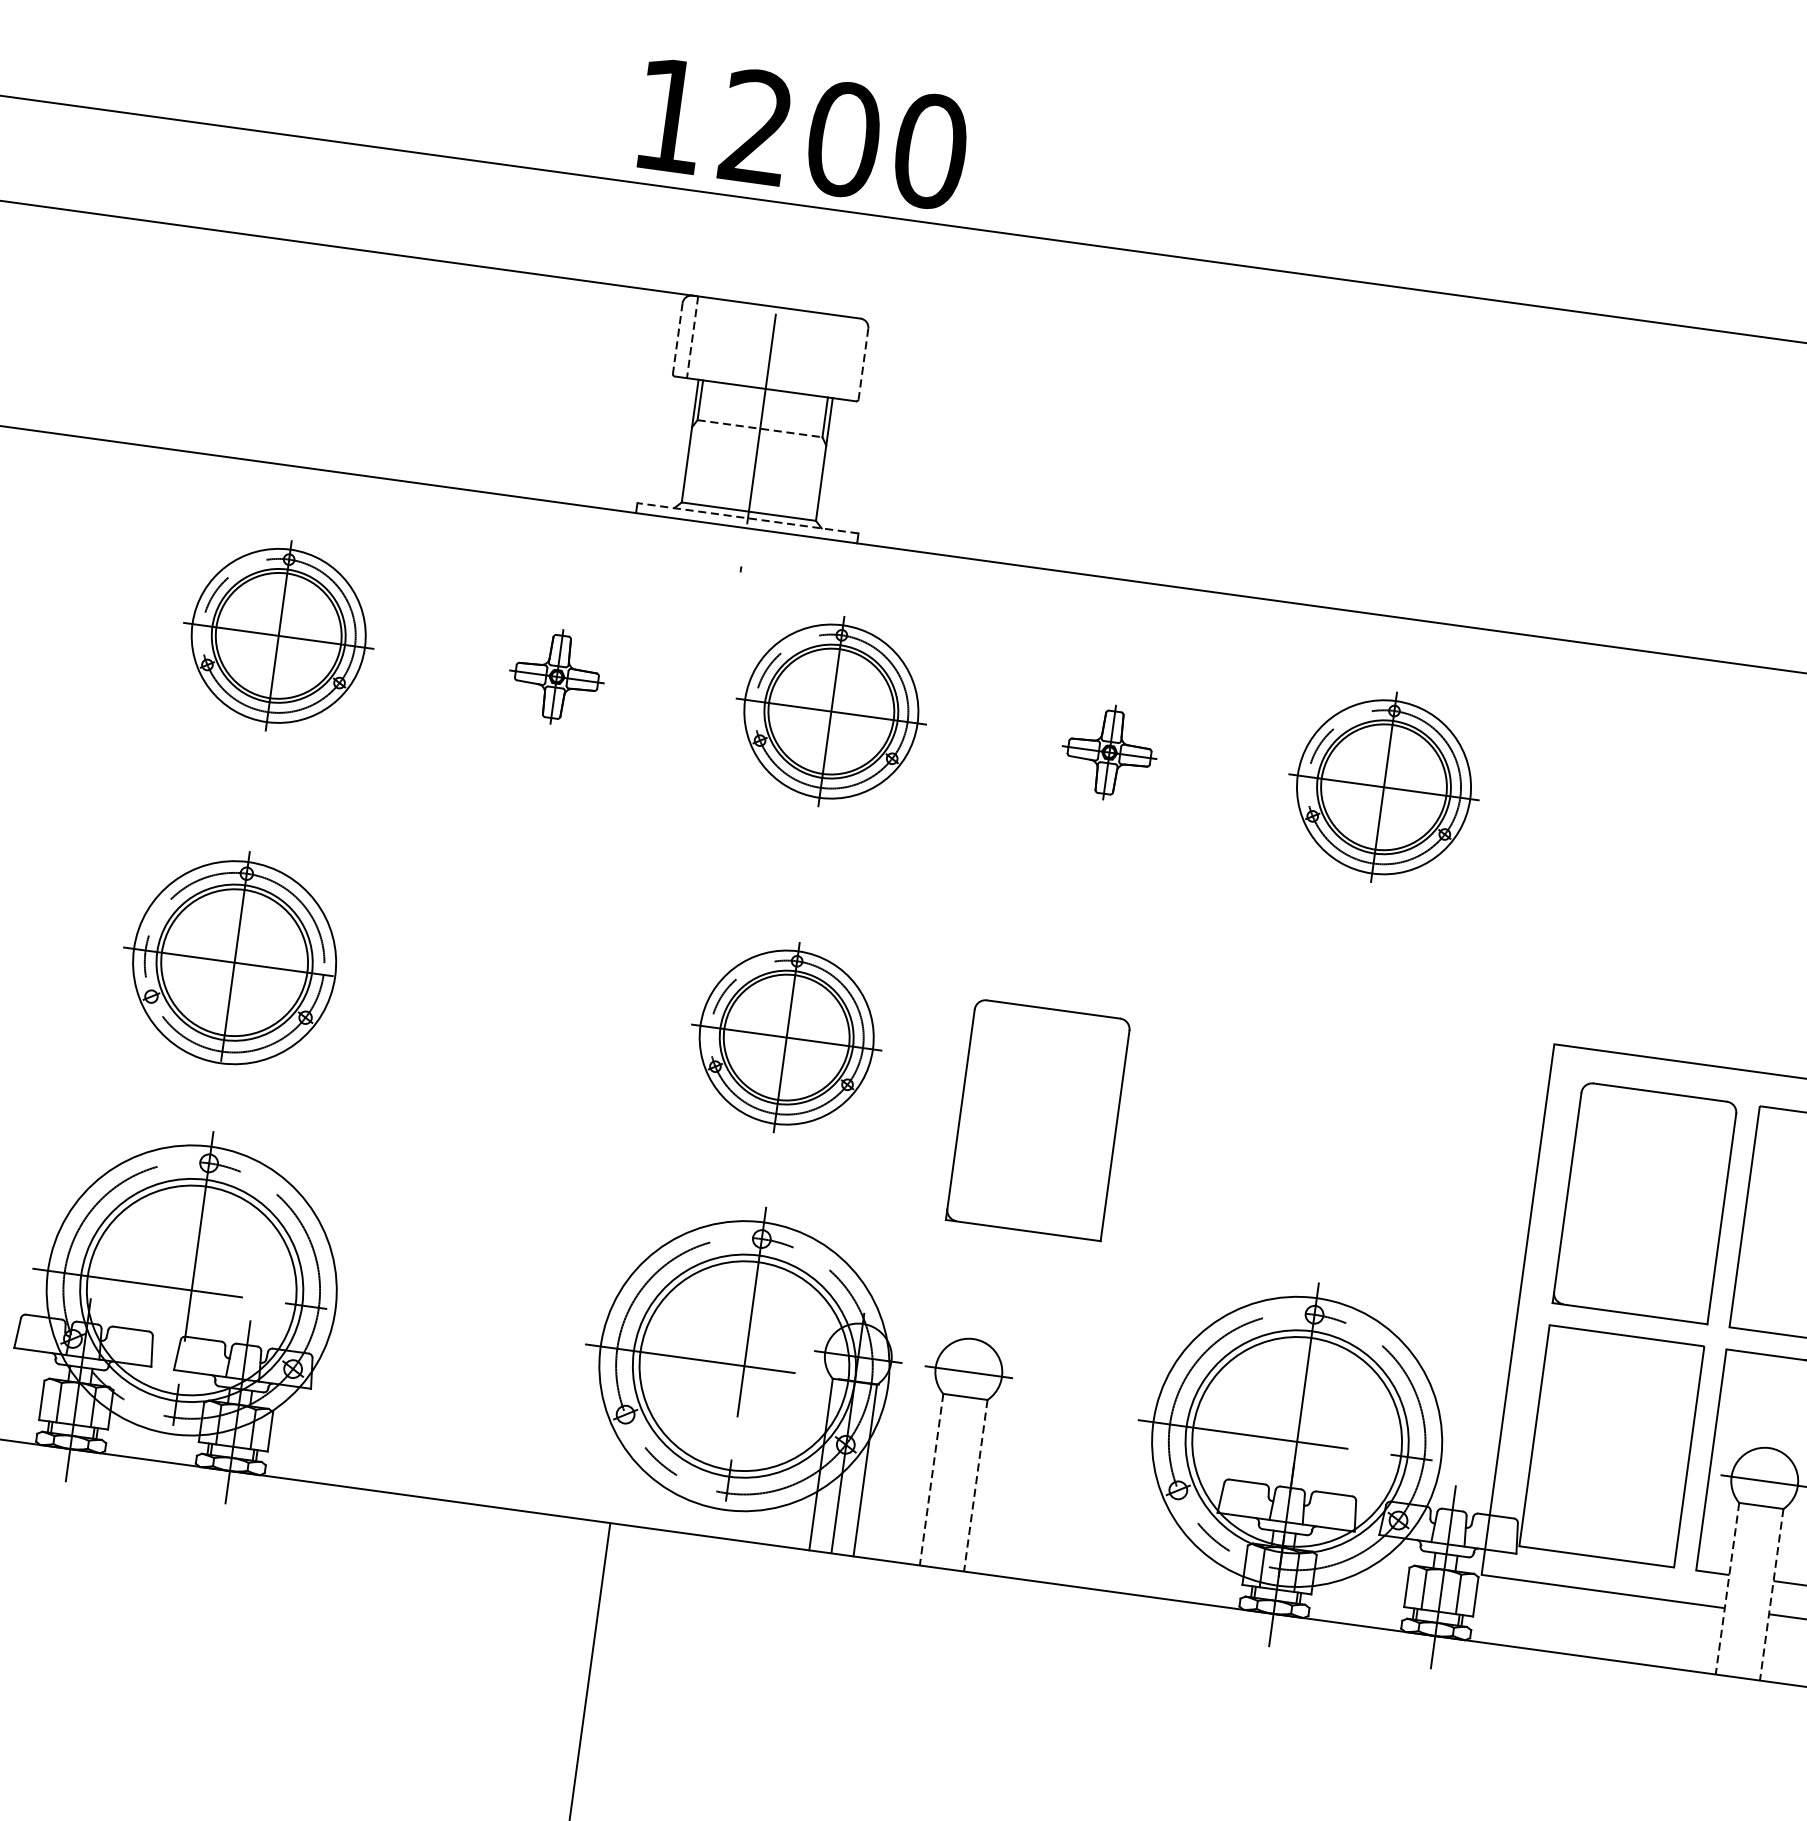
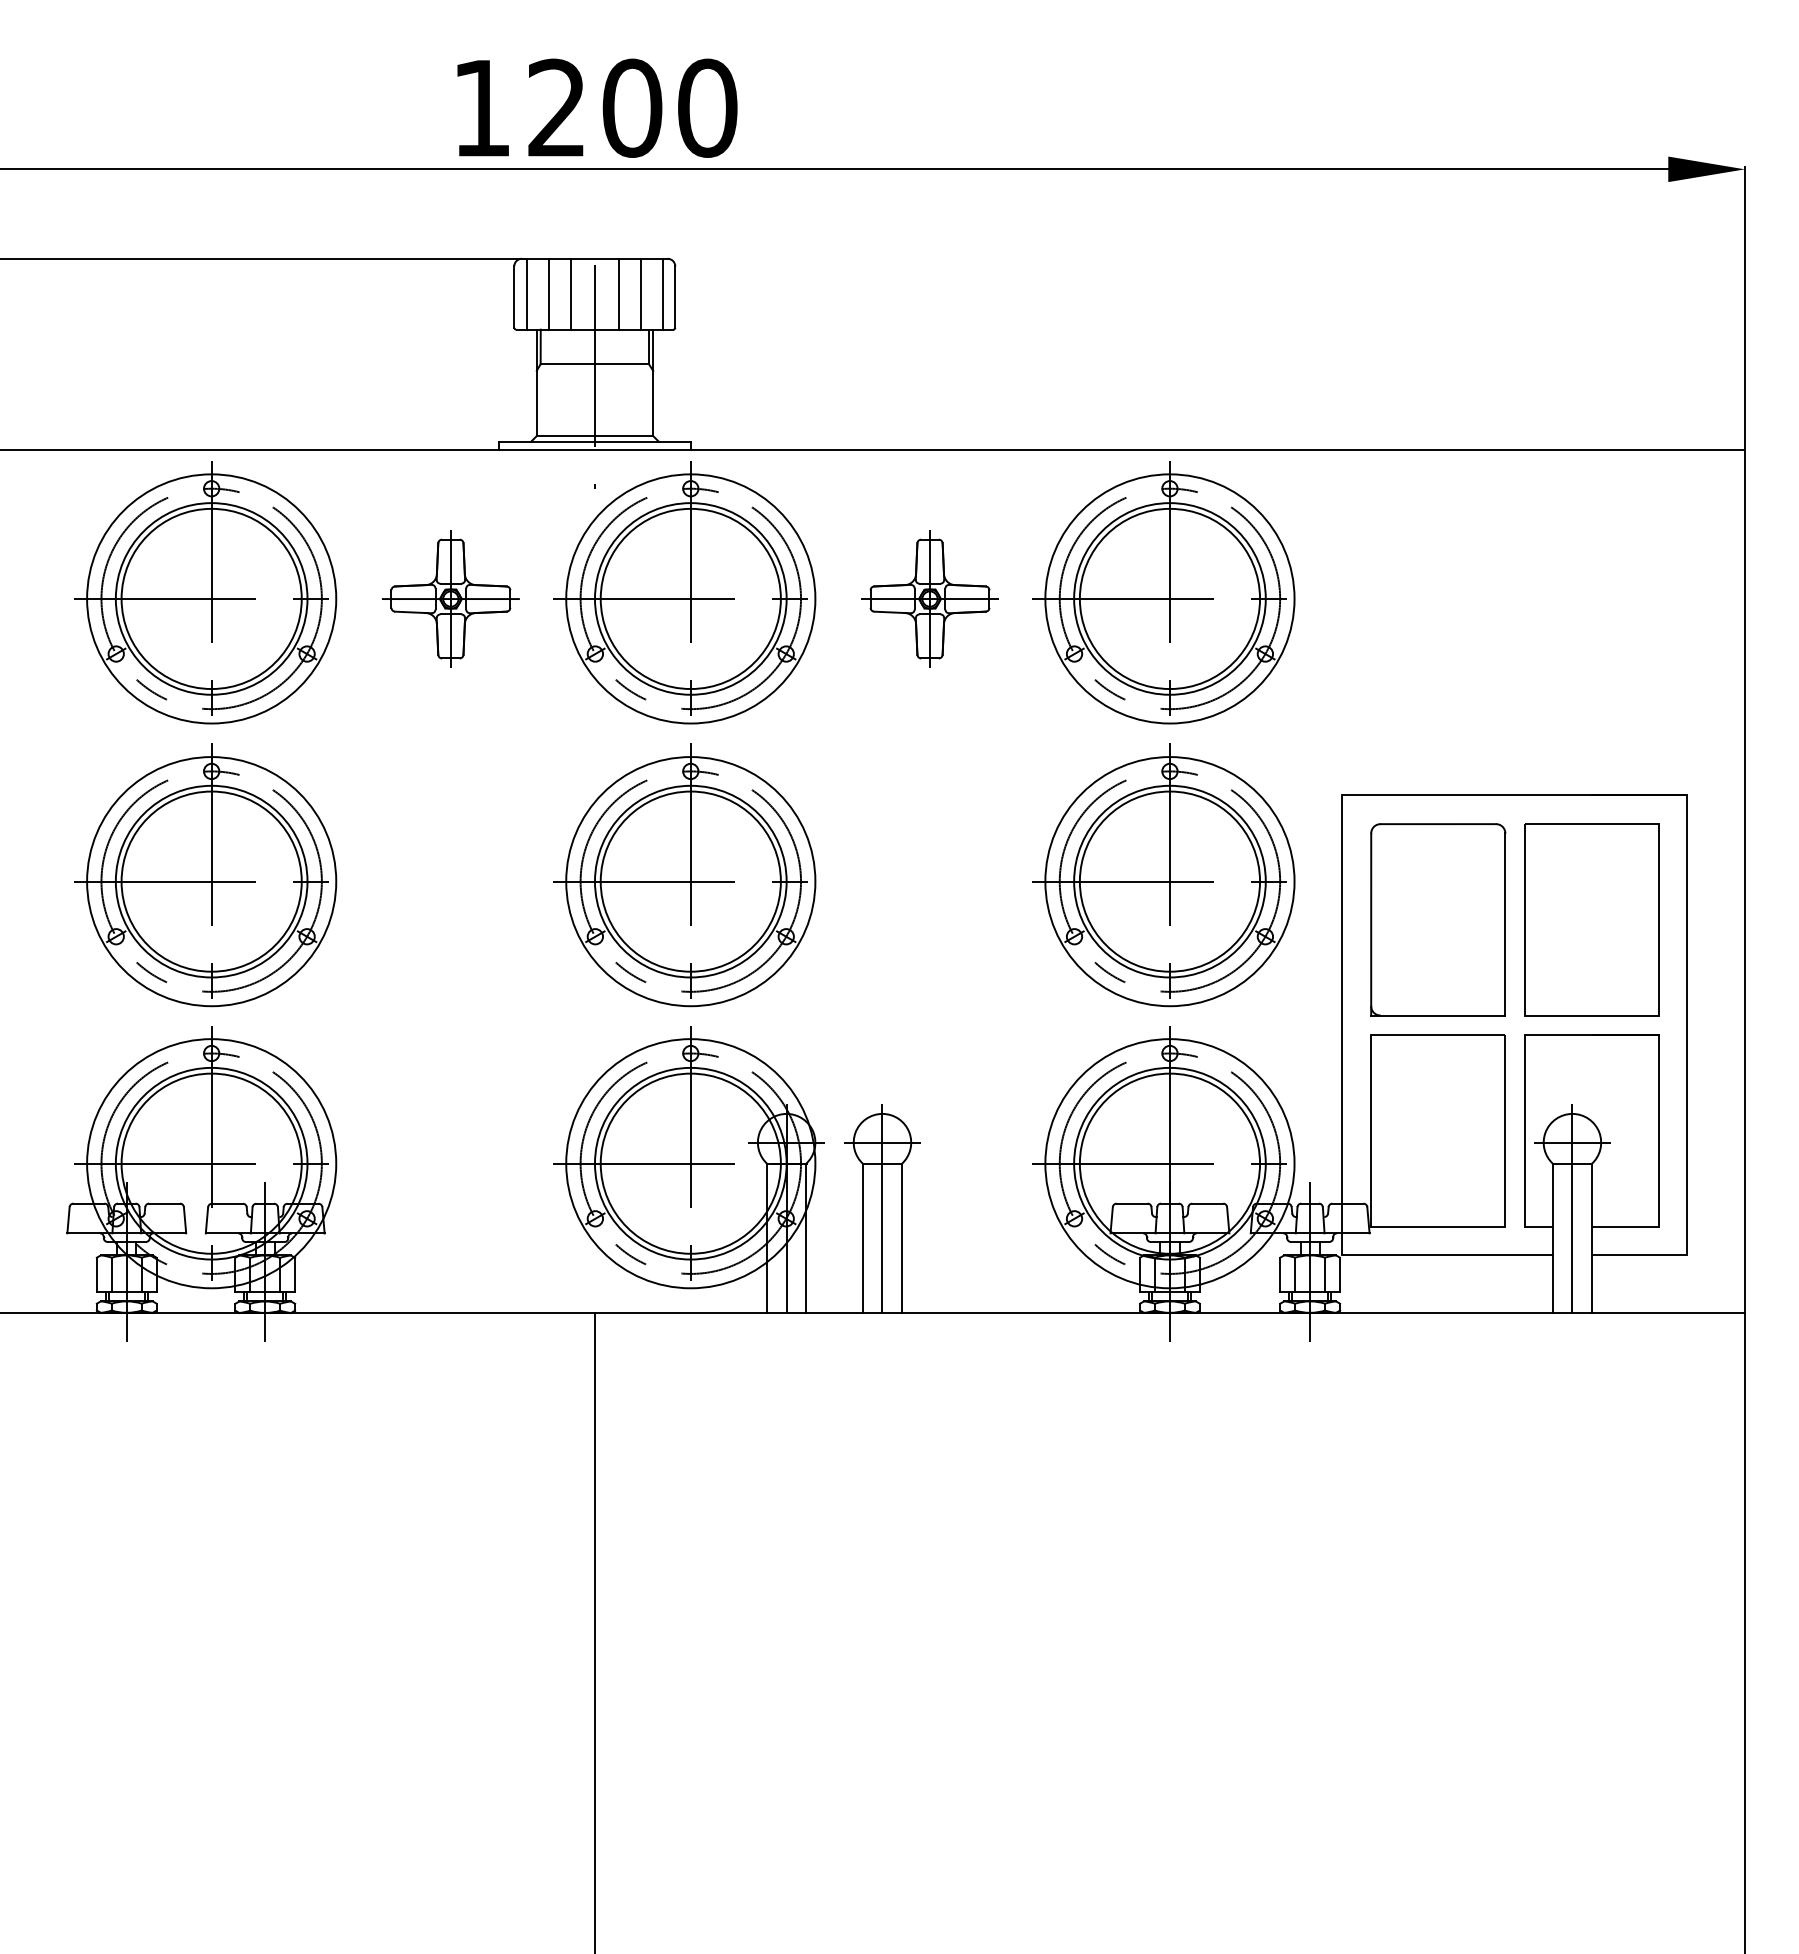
line: (692, 337) -> (526, 294), dashed -> solid
line: (677, 339) -> (514, 297), dashed -> solid
line: (717, 339) -> (548, 293), added
line: (743, 343) -> (570, 293), added
line: (798, 350) -> (618, 293), added
line: (823, 354) -> (640, 293), added
line: (849, 357) -> (662, 293), added
line: (863, 364) -> (675, 297), dashed -> solid
line: (760, 429) -> (595, 364), dashed -> solid
line: (747, 517) -> (594, 441), dashed -> solid
part: (274, 630) -> (205, 592), size x1.67
part: (556, 676) -> (450, 598), size x1.67
part: (827, 706) -> (684, 592), size x1.67
part: (1109, 751) -> (929, 598), size x1.67
part: (1379, 781) -> (1163, 592), size x1.67
part: (230, 957) -> (205, 875), size x1.43
part: (782, 1032) -> (684, 875), size x1.67
part: (1335, 1108) -> (1163, 875), added
part: (1038, 1119) -> (912, 919), removed
line: (958, 1448) -> (882, 1208), added
line: (931, 1479) -> (863, 1238), dashed -> solid
line: (975, 1485) -> (901, 1238), dashed -> solid
line: (1754, 1557) -> (1572, 1208), added
line: (1727, 1588) -> (1553, 1238), dashed -> solid
line: (1771, 1594) -> (1591, 1238), dashed -> solid

